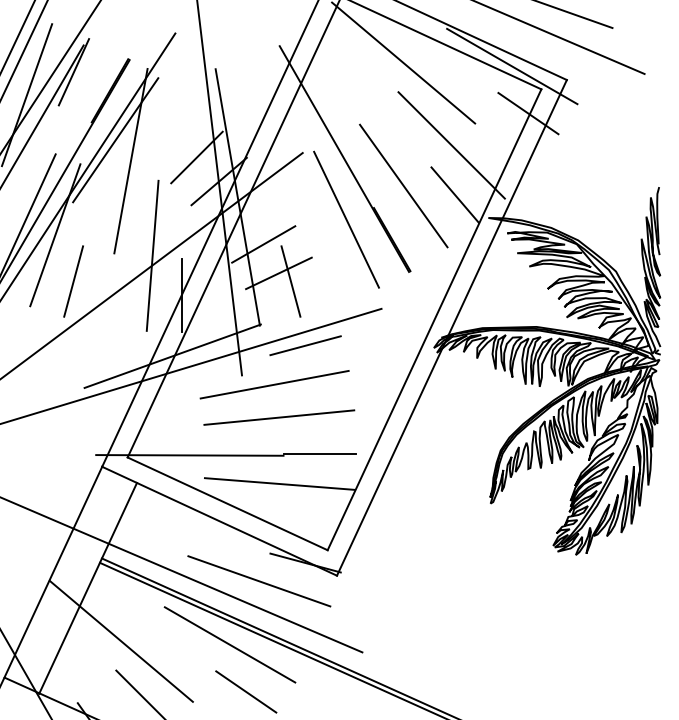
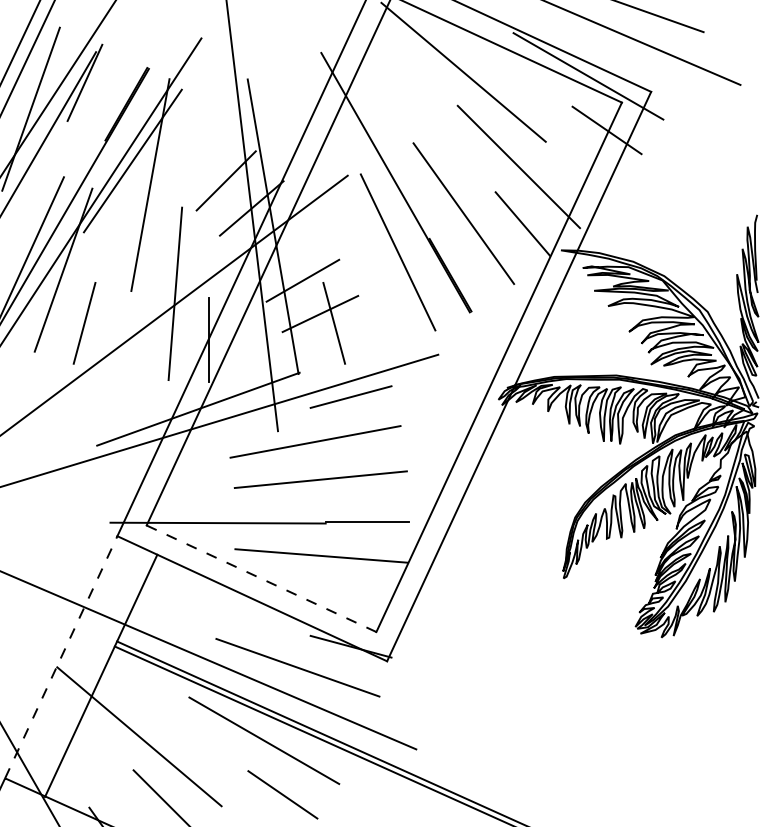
line: (227, 503) -> (261, 578), solid -> dashed
line: (53, 571) -> (61, 656), solid -> dashed

